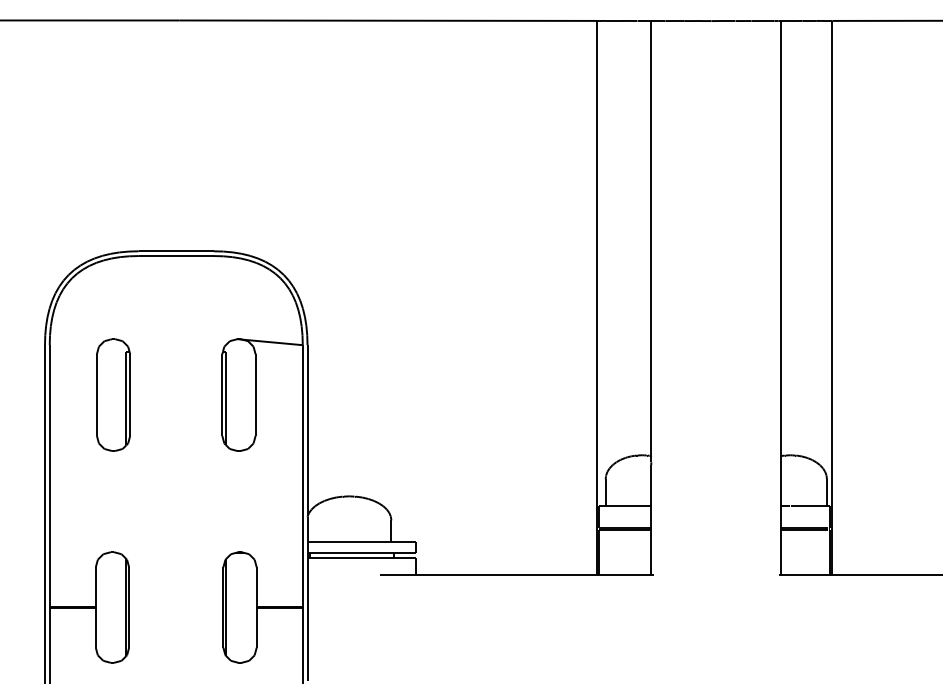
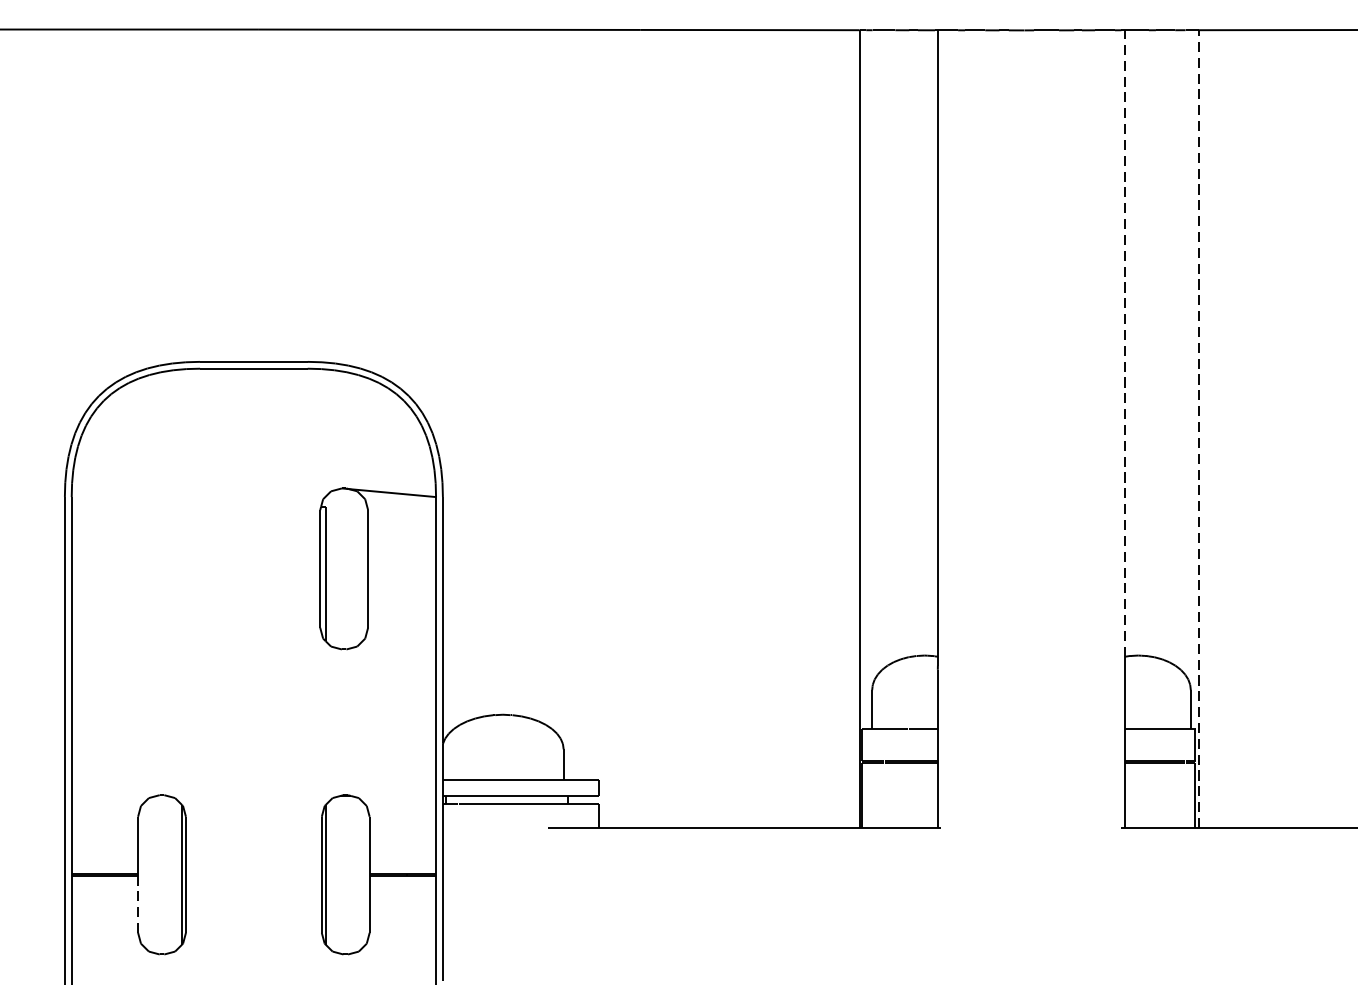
line: (781, 238) -> (1125, 343), solid -> dashed
line: (832, 297) -> (1198, 428), solid -> dashed
part: (113, 394) -> (163, 568), removed
line: (95, 627) -> (137, 903), solid -> dashed

